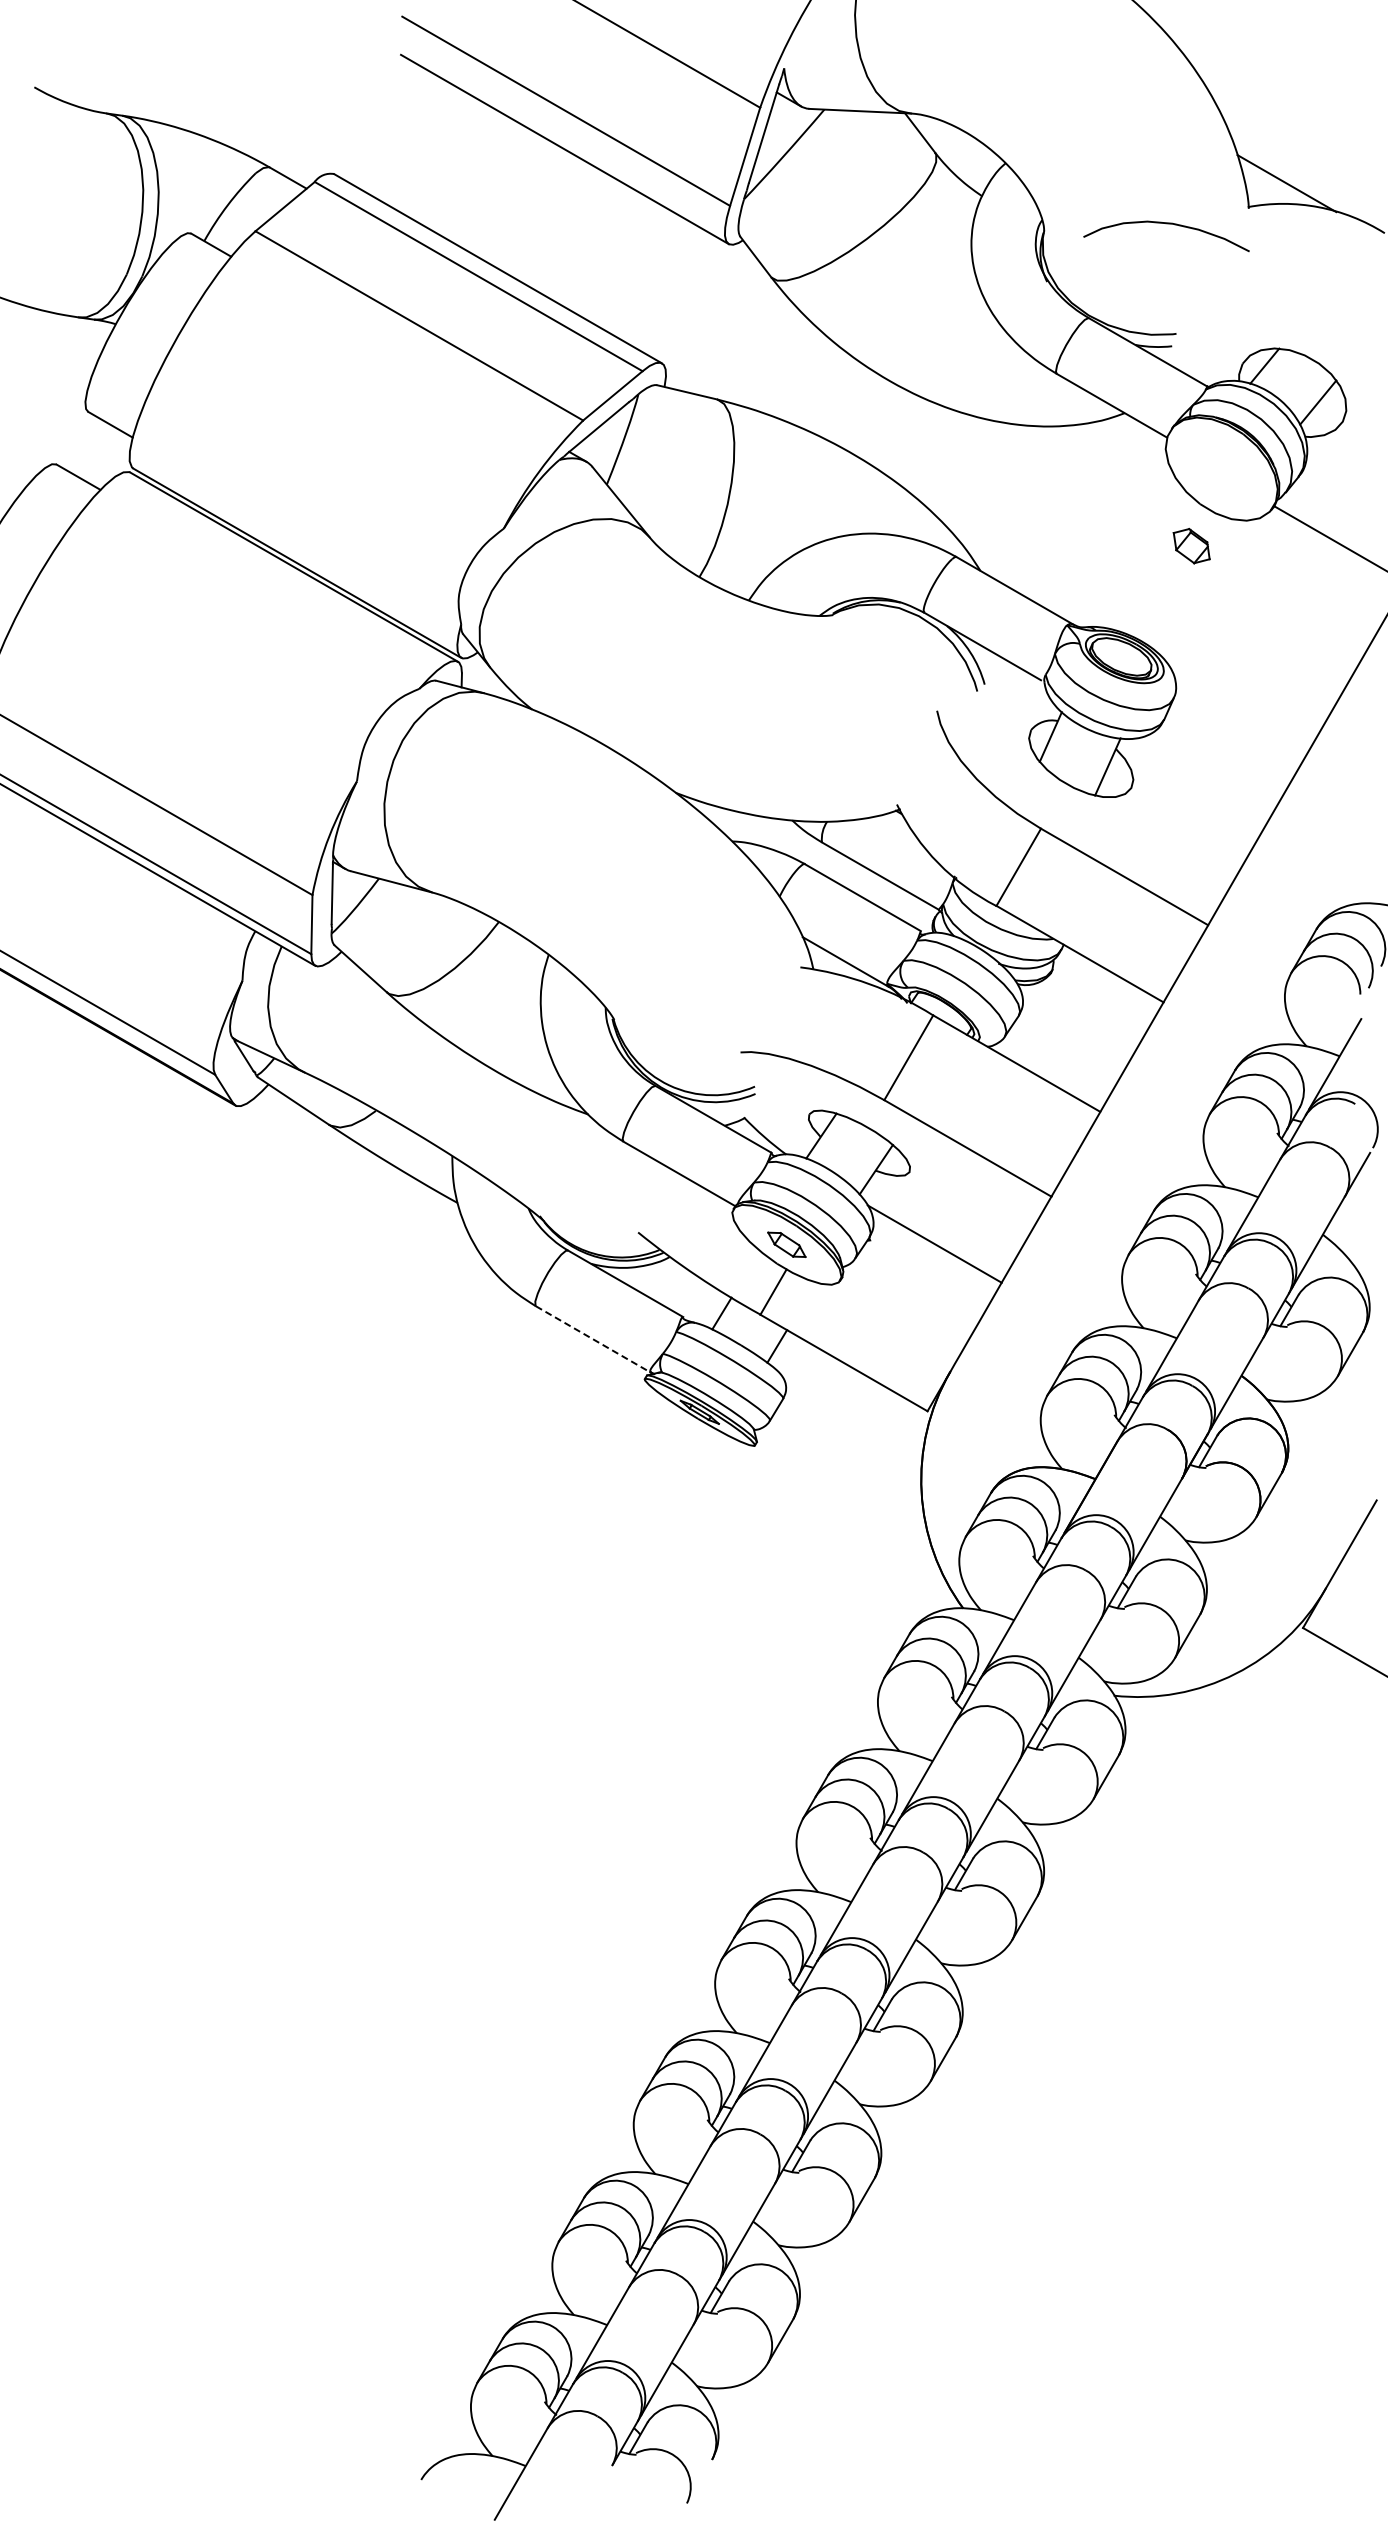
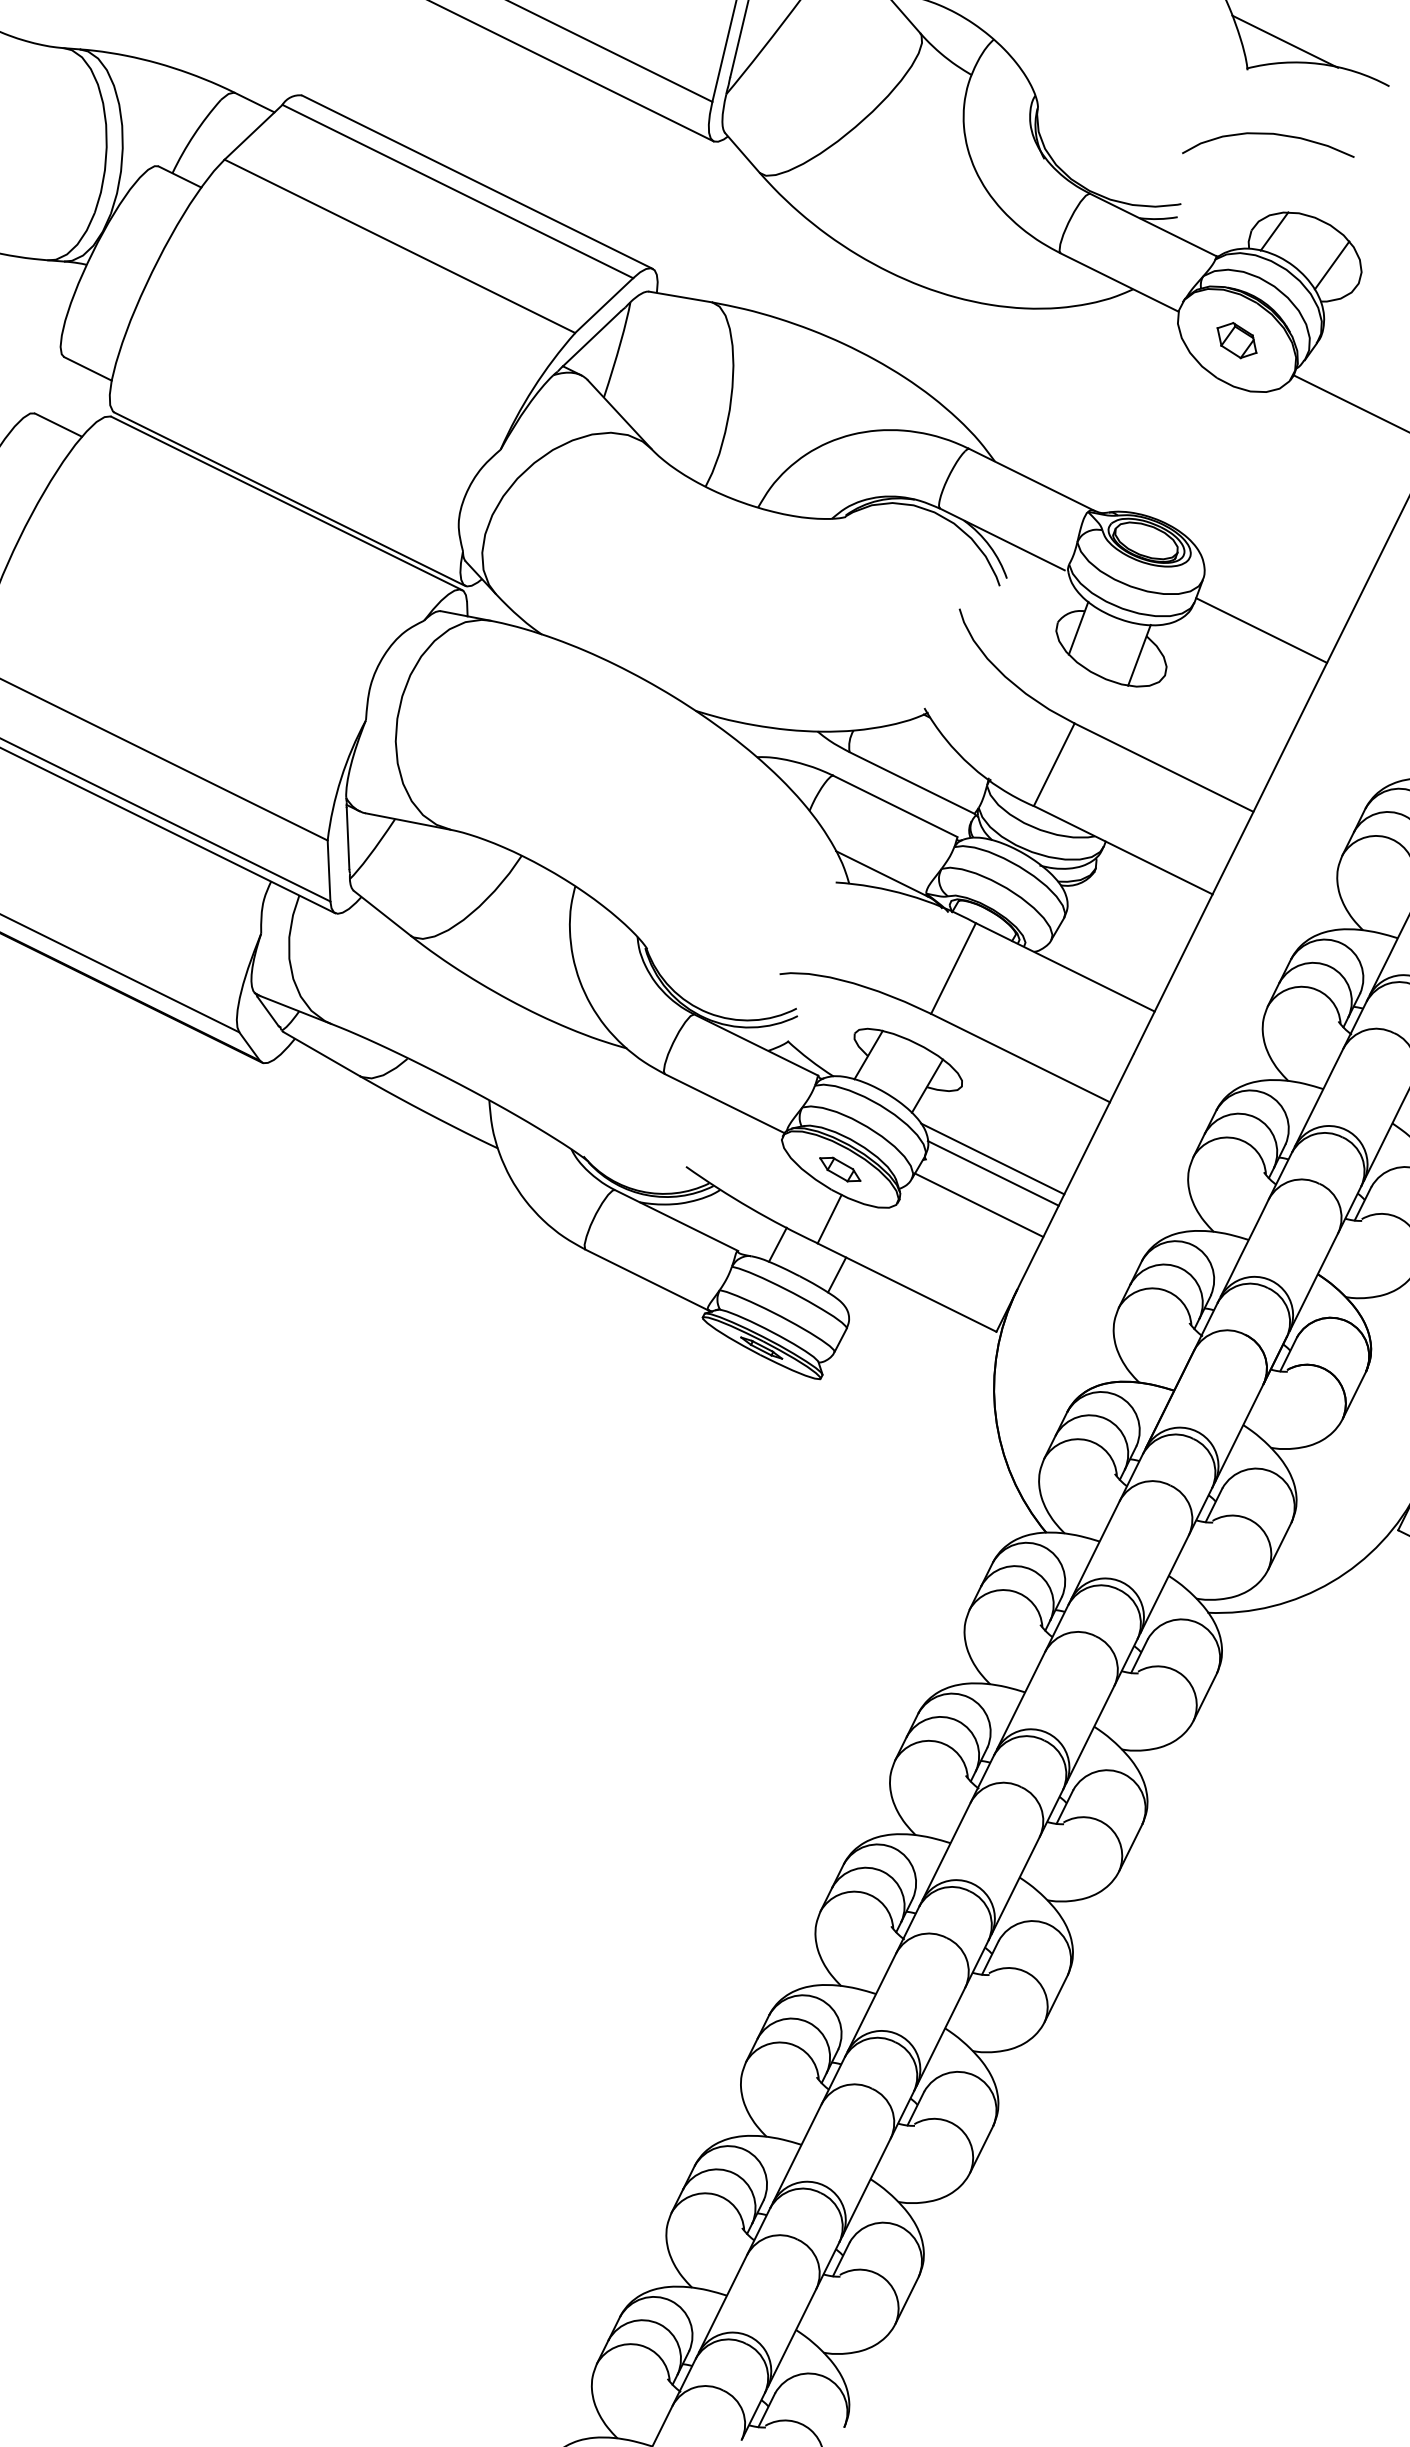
curve: (1166, 224) -> (1266, 134), moved
part: (1191, 545) -> (1236, 339), moved
line: (1227, 750) -> (1261, 630), added
line: (934, 1257) -> (993, 1172), added
line: (918, 1287) -> (978, 1204), added
line: (593, 1339) -> (647, 1280), dashed -> solid

